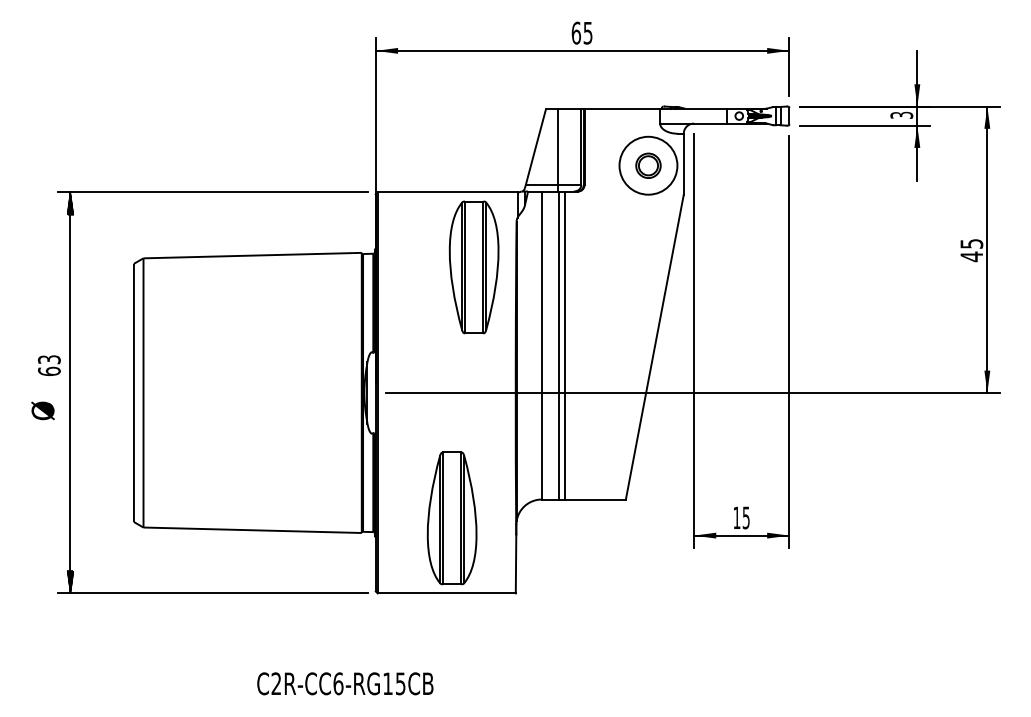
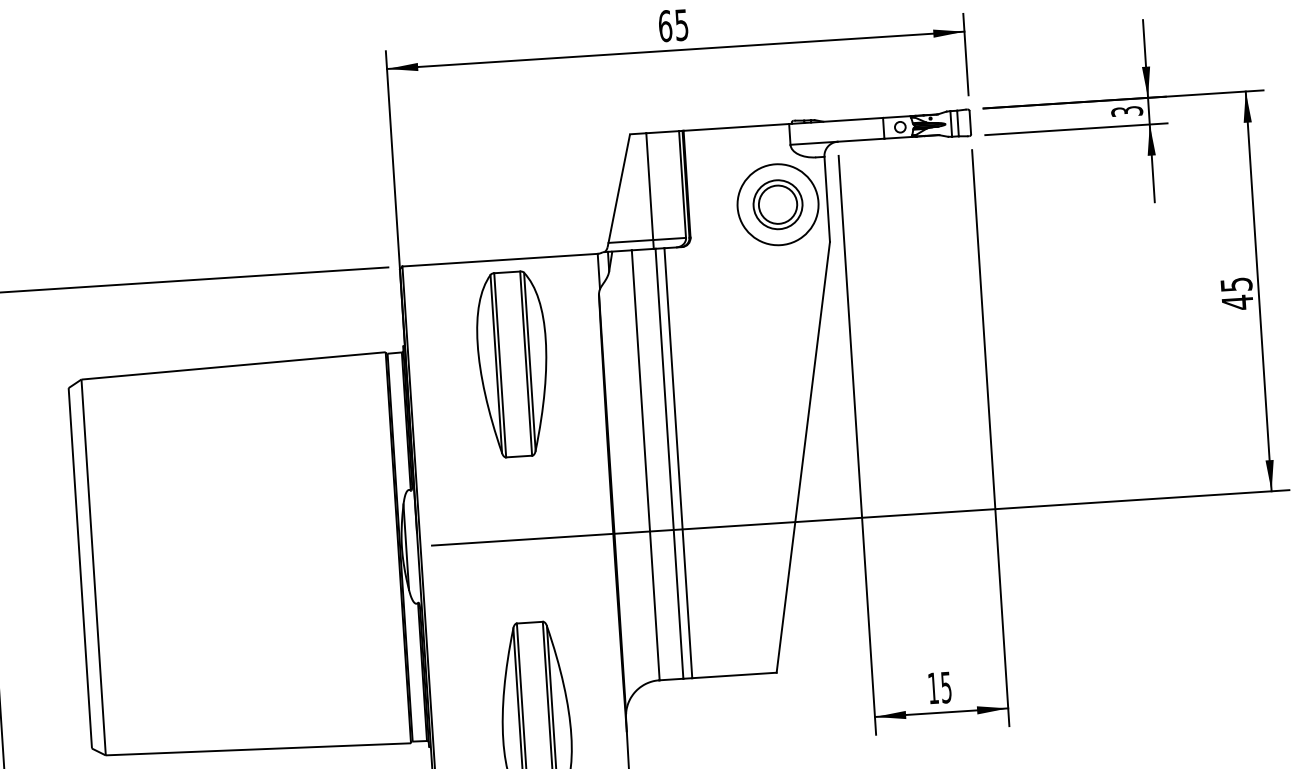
part: (648, 165) -> (778, 204), size x1.43
part: (473, 267) -> (512, 364), moved

